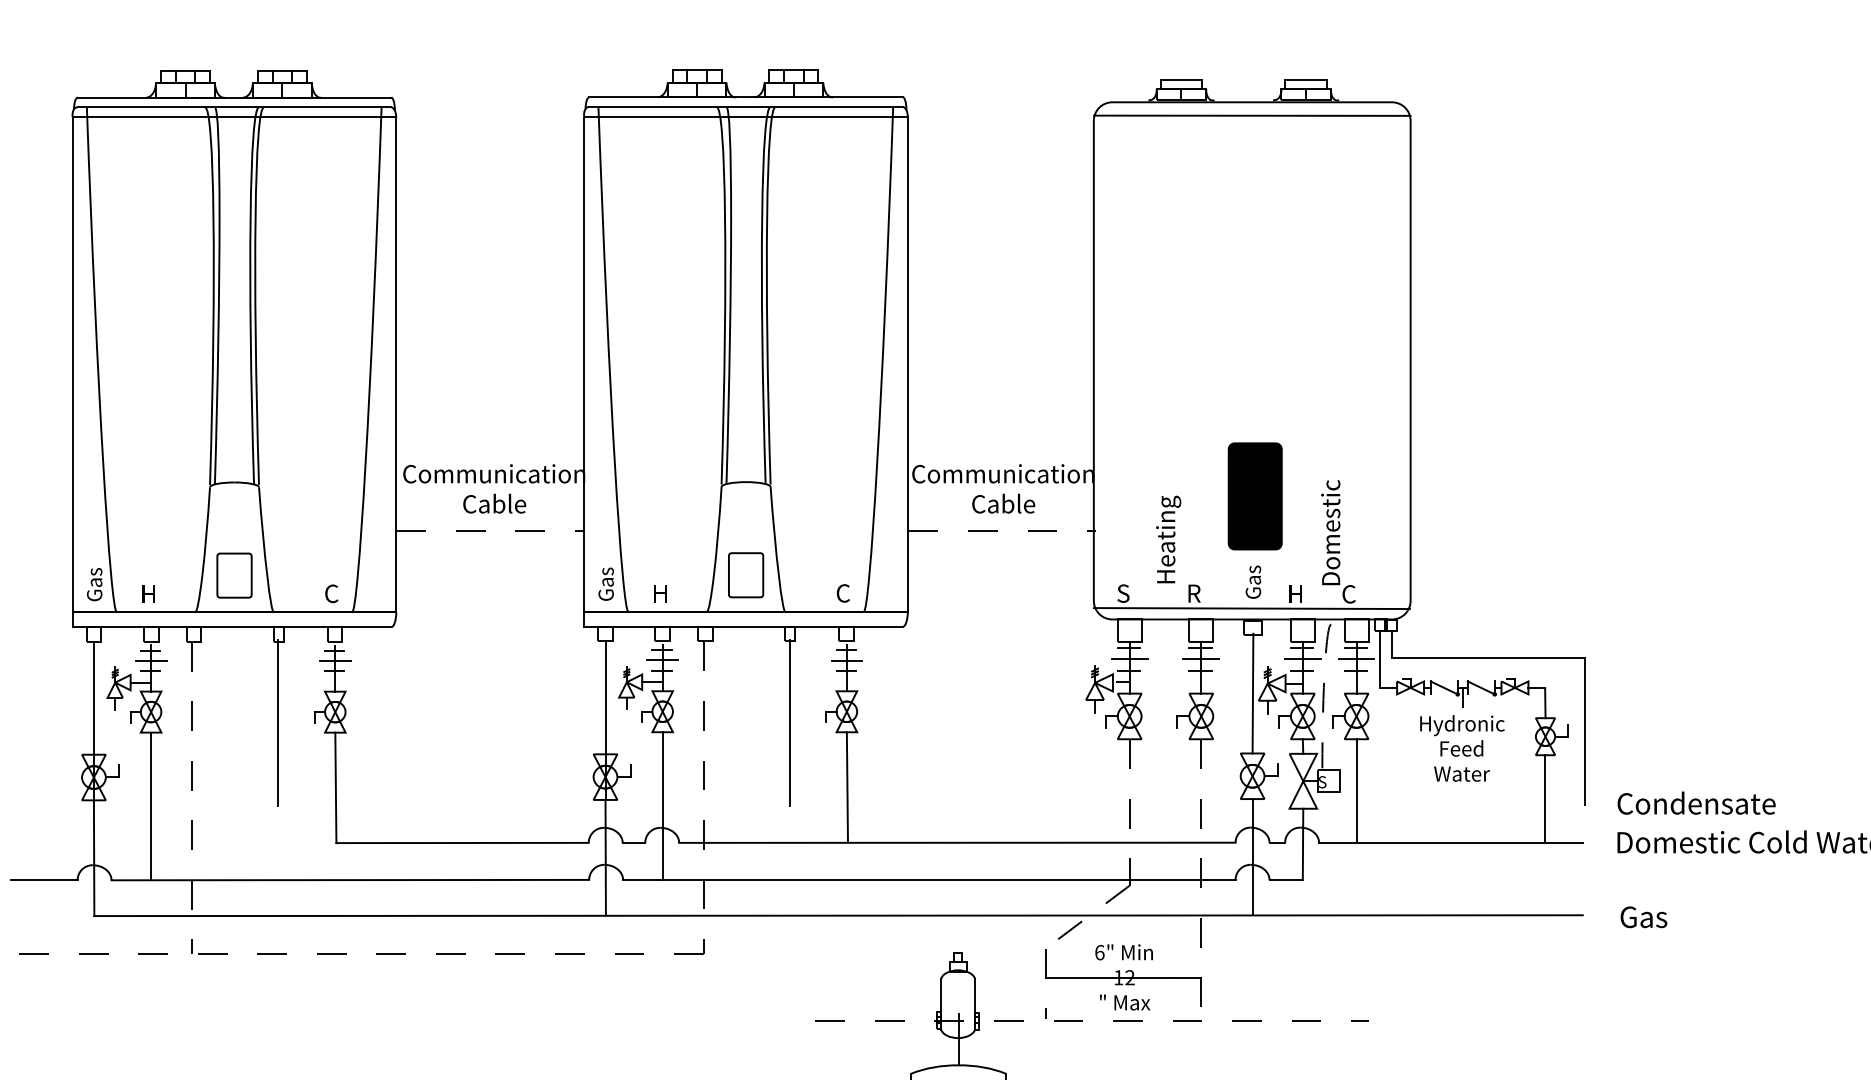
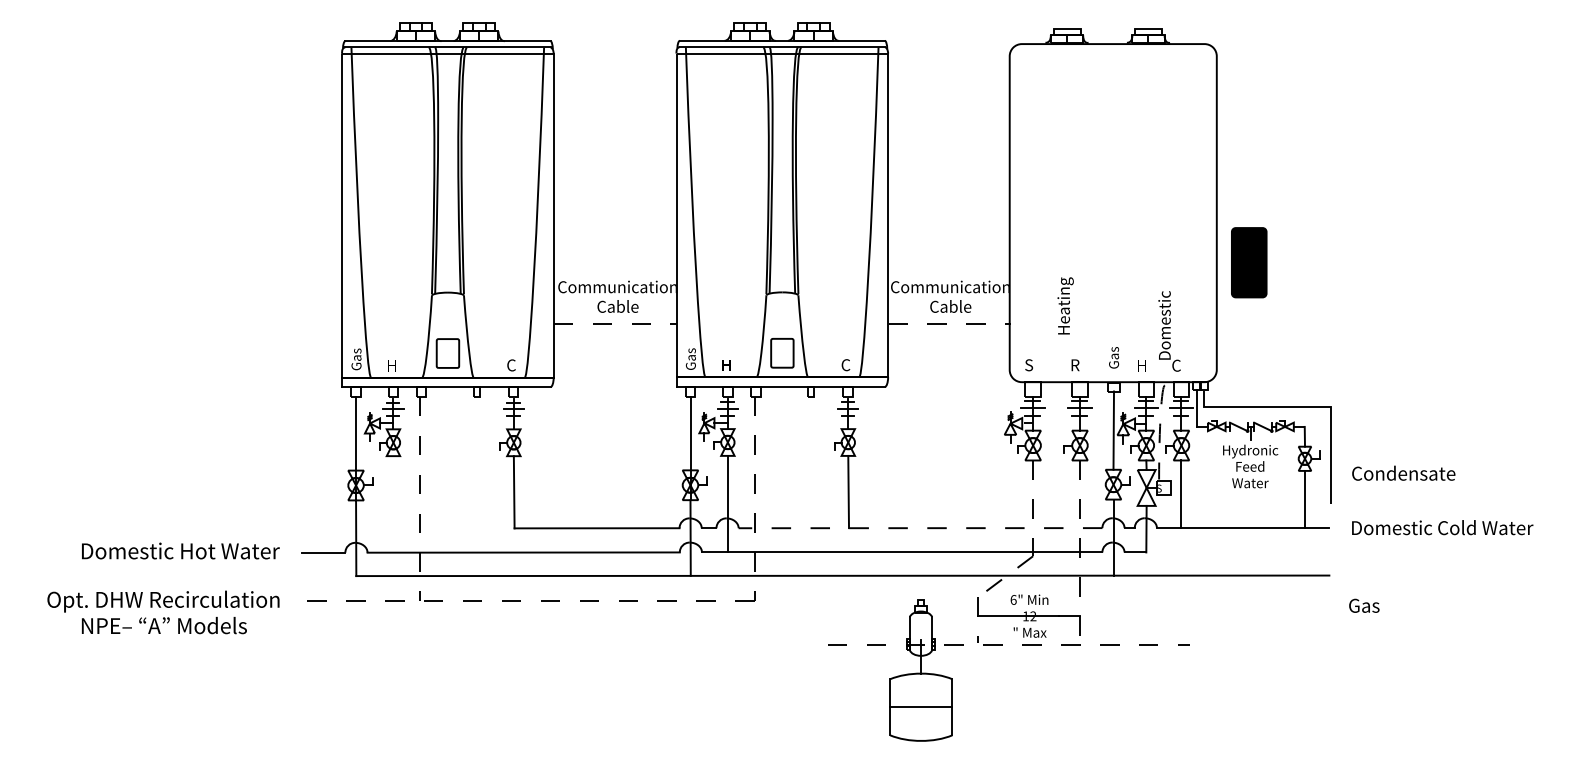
line: (1251, 115) -> (1112, 52), removed
part: (1255, 496) -> (1249, 262), moved
text: (1168, 538) -> (1065, 305), moved
line: (1251, 607) -> (1112, 374), removed
line: (278, 722) -> (476, 449), removed
line: (789, 722) -> (810, 449), removed
text: (1696, 801) -> (1403, 472), moved
line: (151, 806) -> (393, 504), removed
line: (957, 843) -> (920, 528), solid -> dashed
text: (1644, 916) -> (1364, 605), moved

